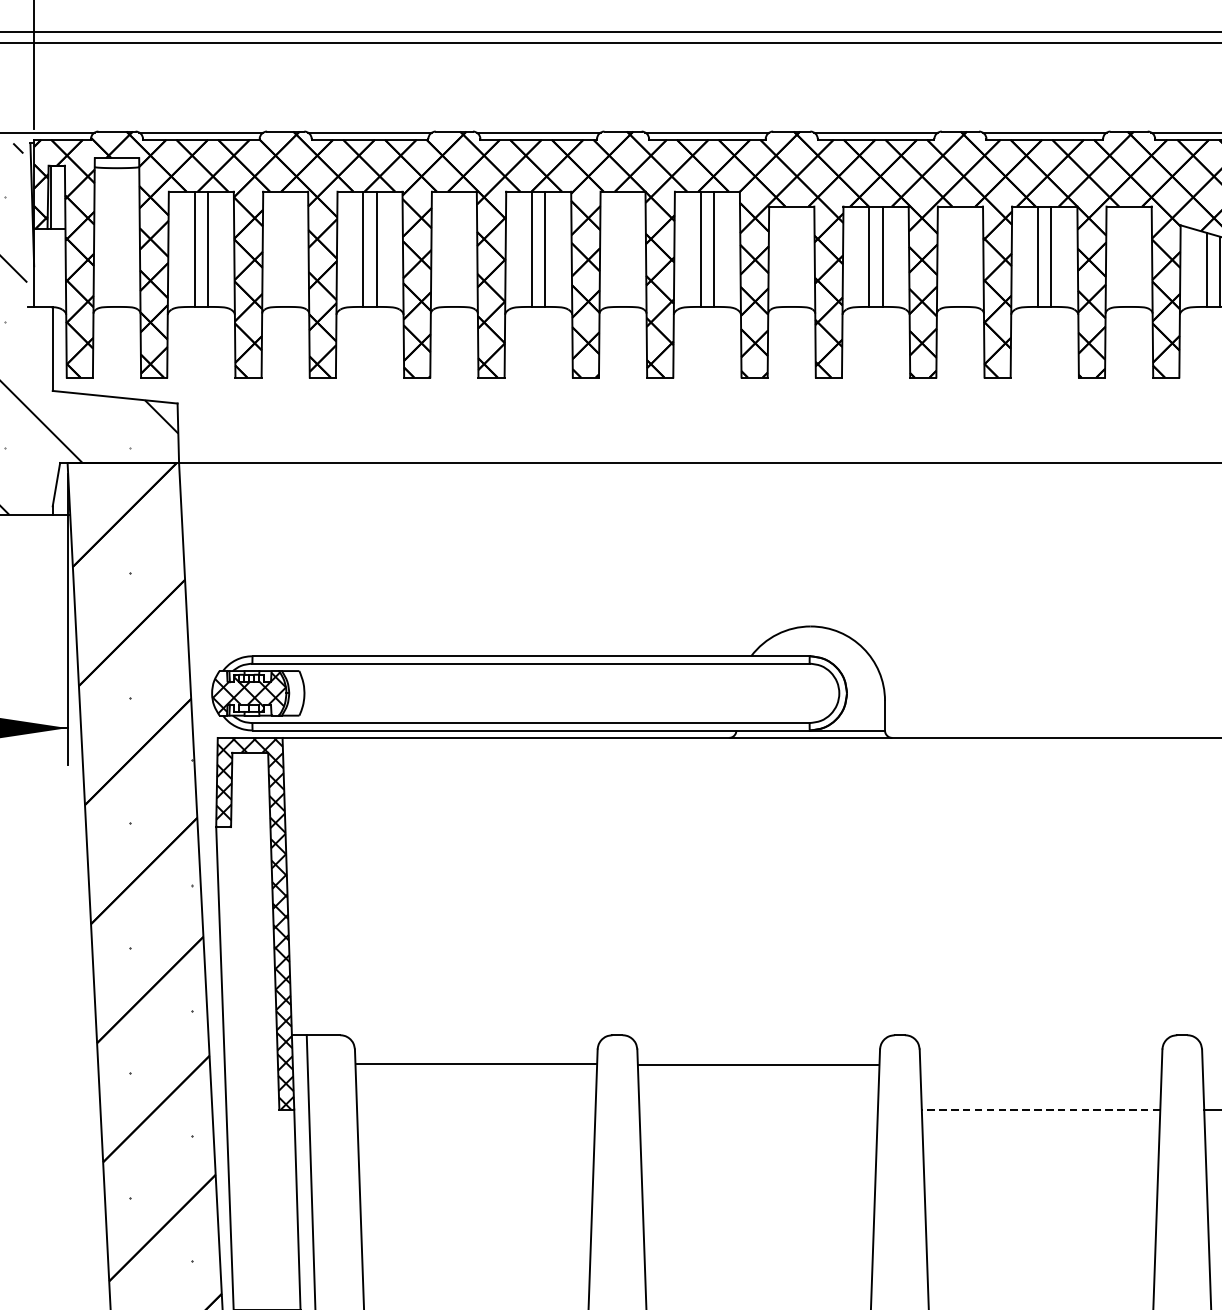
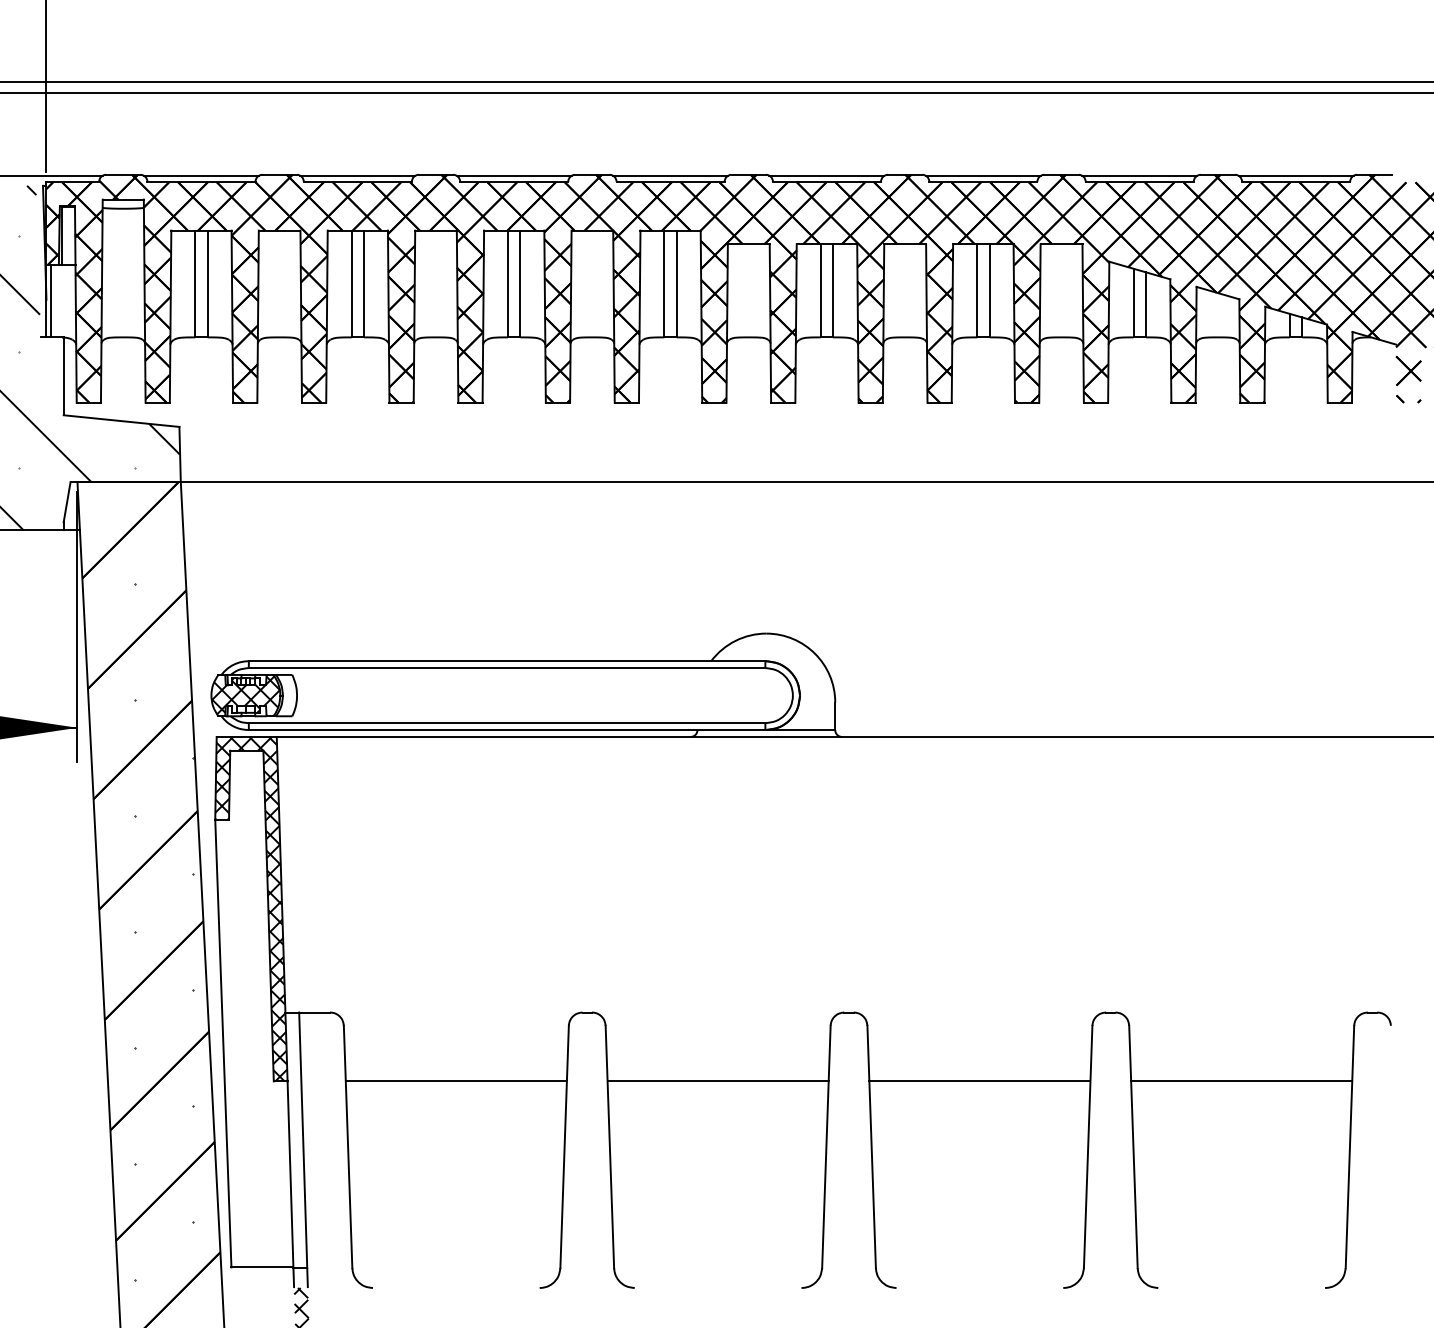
line: (39, 268) -> (51, 301), added
line: (475, 1064) -> (455, 1081), moved
line: (757, 1065) -> (717, 1081), moved
line: (1040, 1109) -> (979, 1081), dashed -> solid

